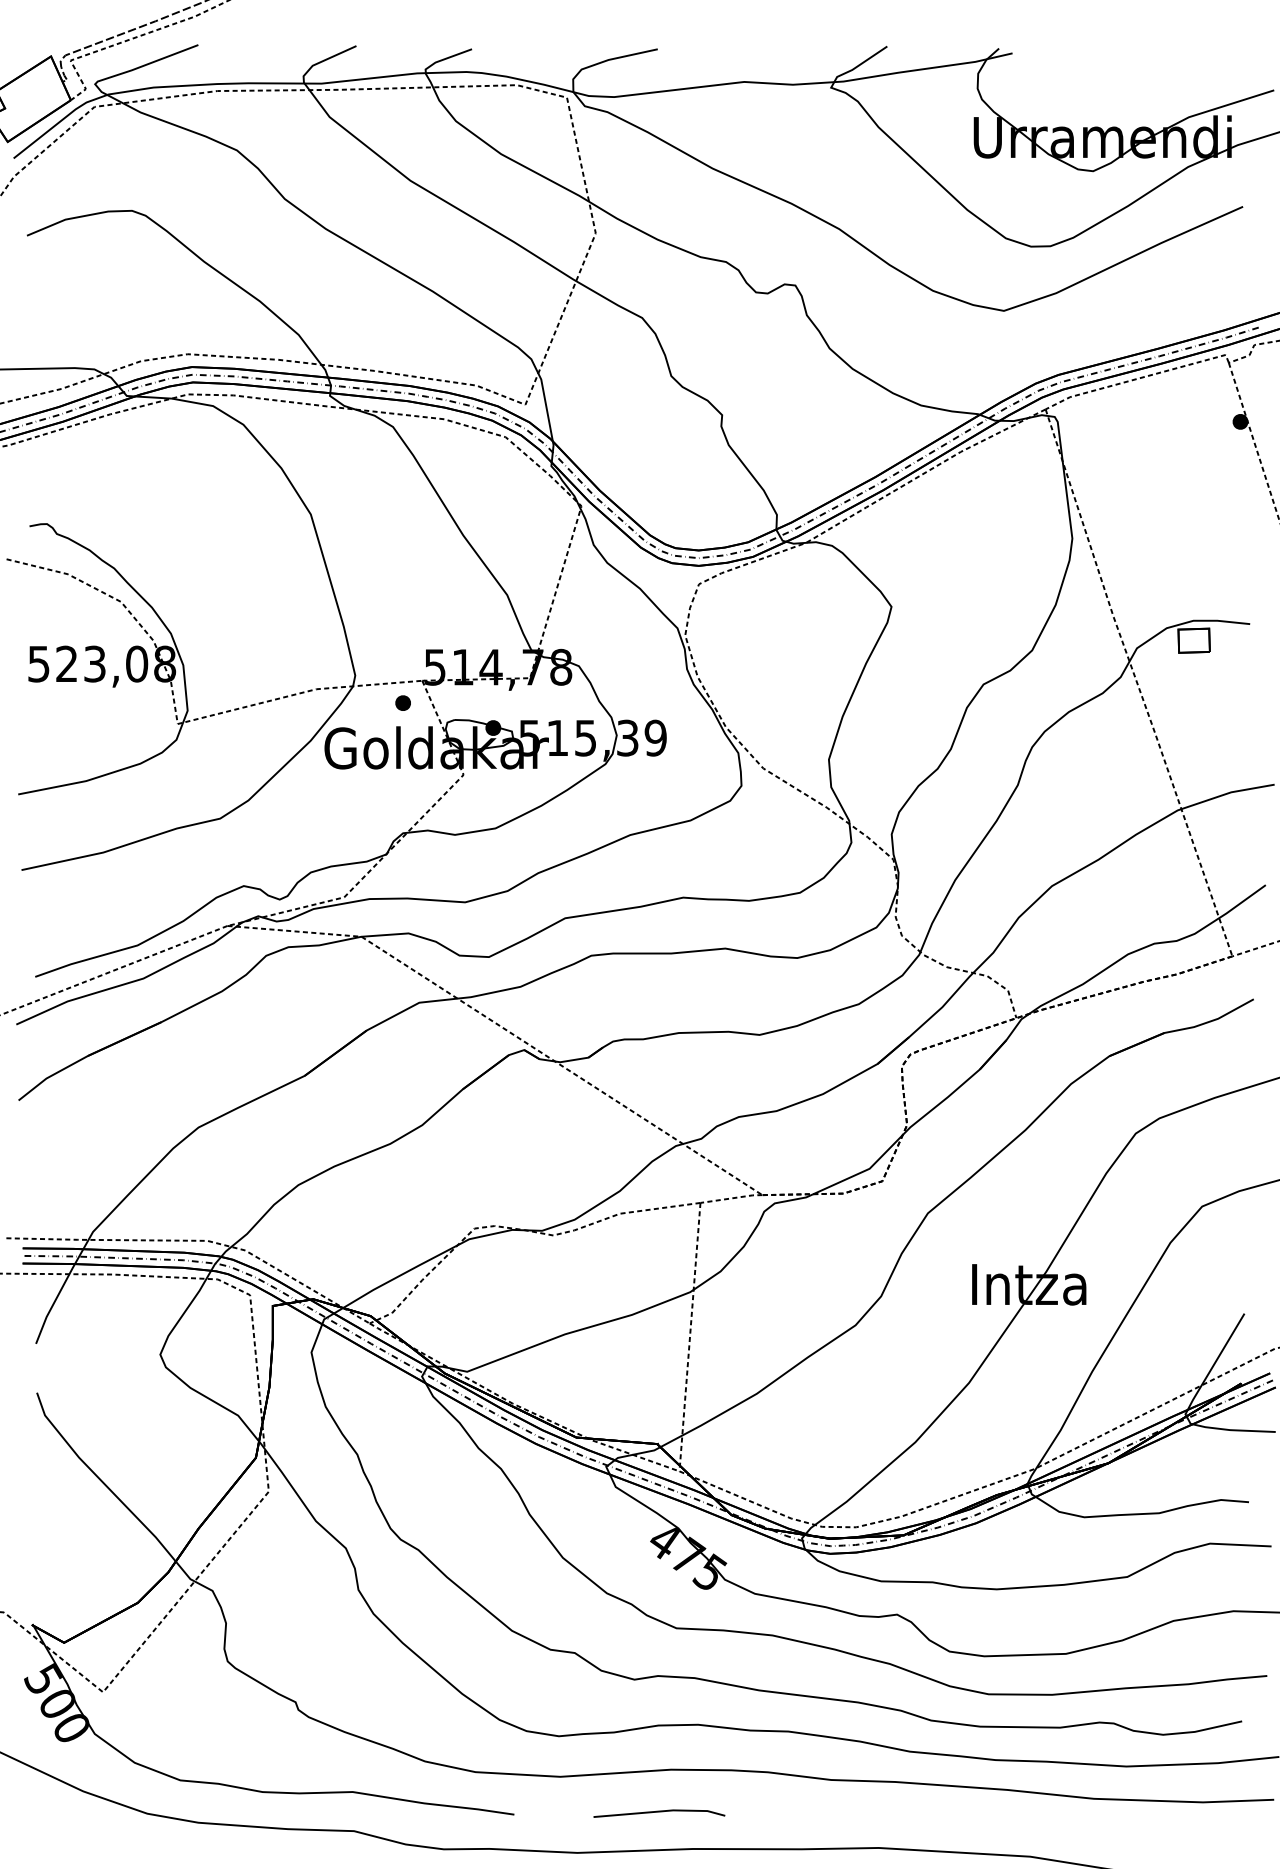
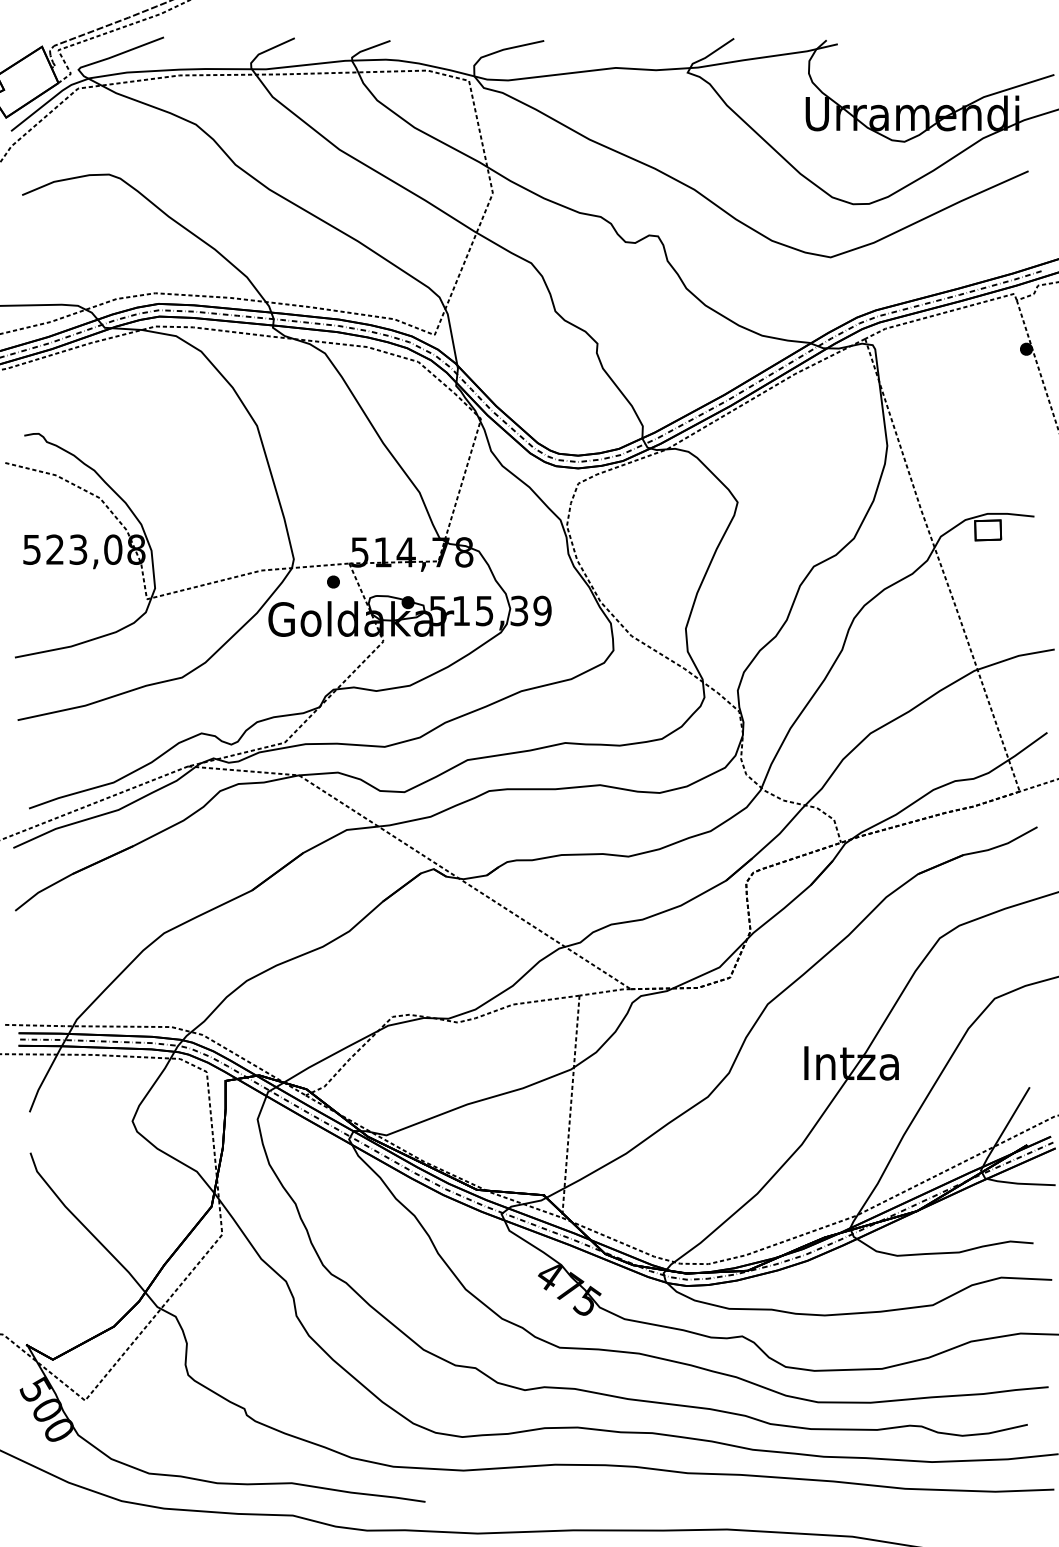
line: (659, 1812) -> (545, 1500), removed

